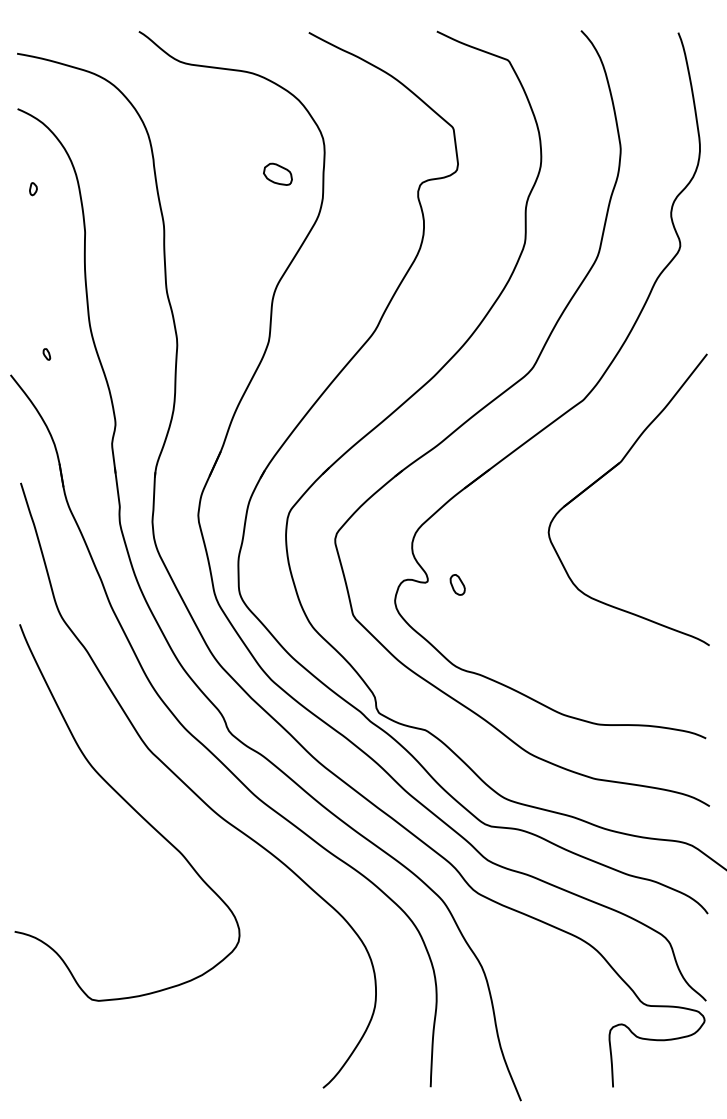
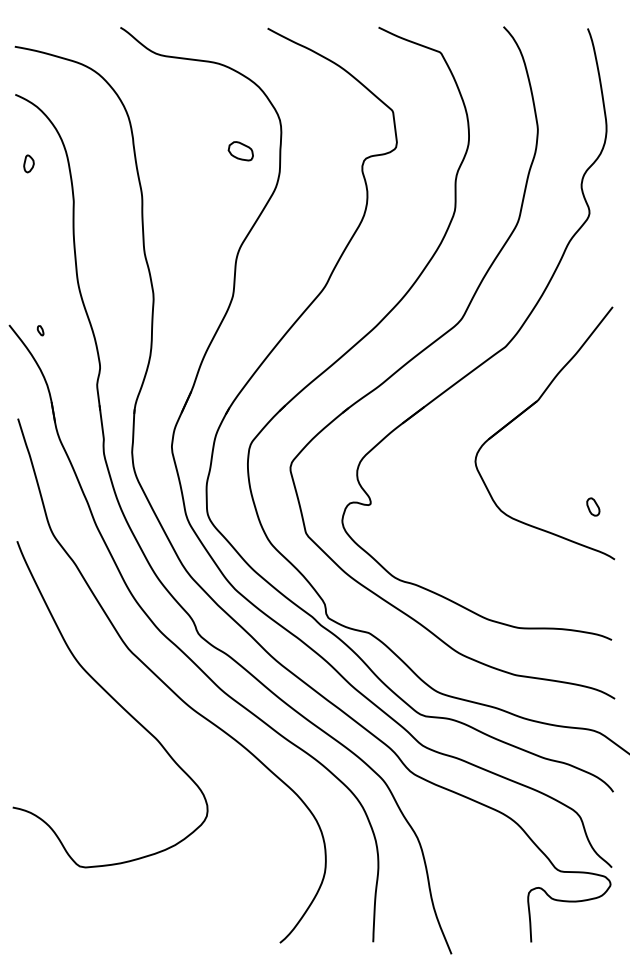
part: (33, 189) -> (29, 164), size x1.6
part: (46, 354) -> (40, 330), moved
part: (457, 584) -> (593, 506), moved

